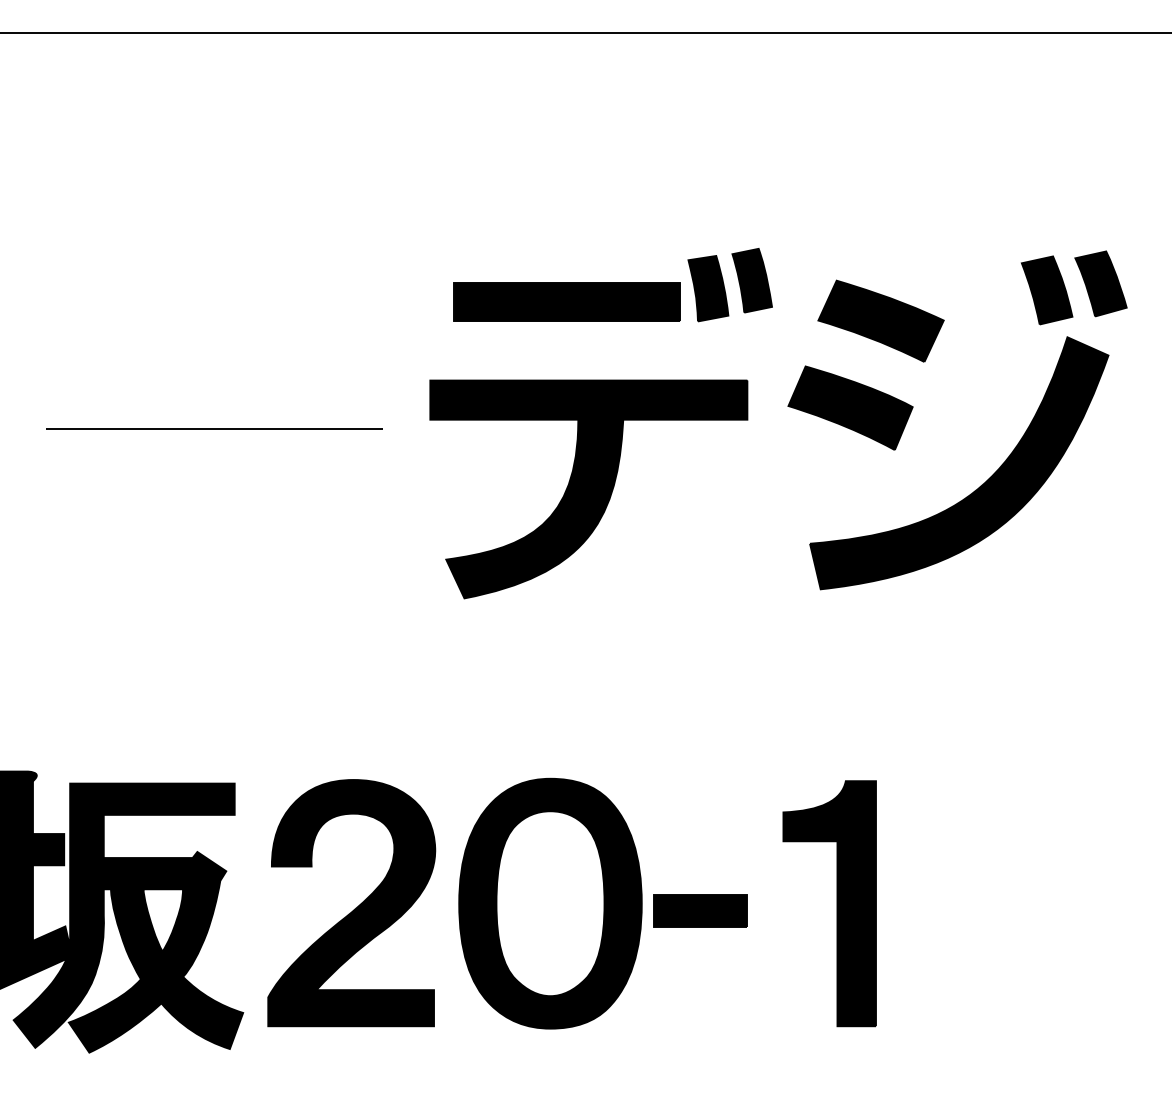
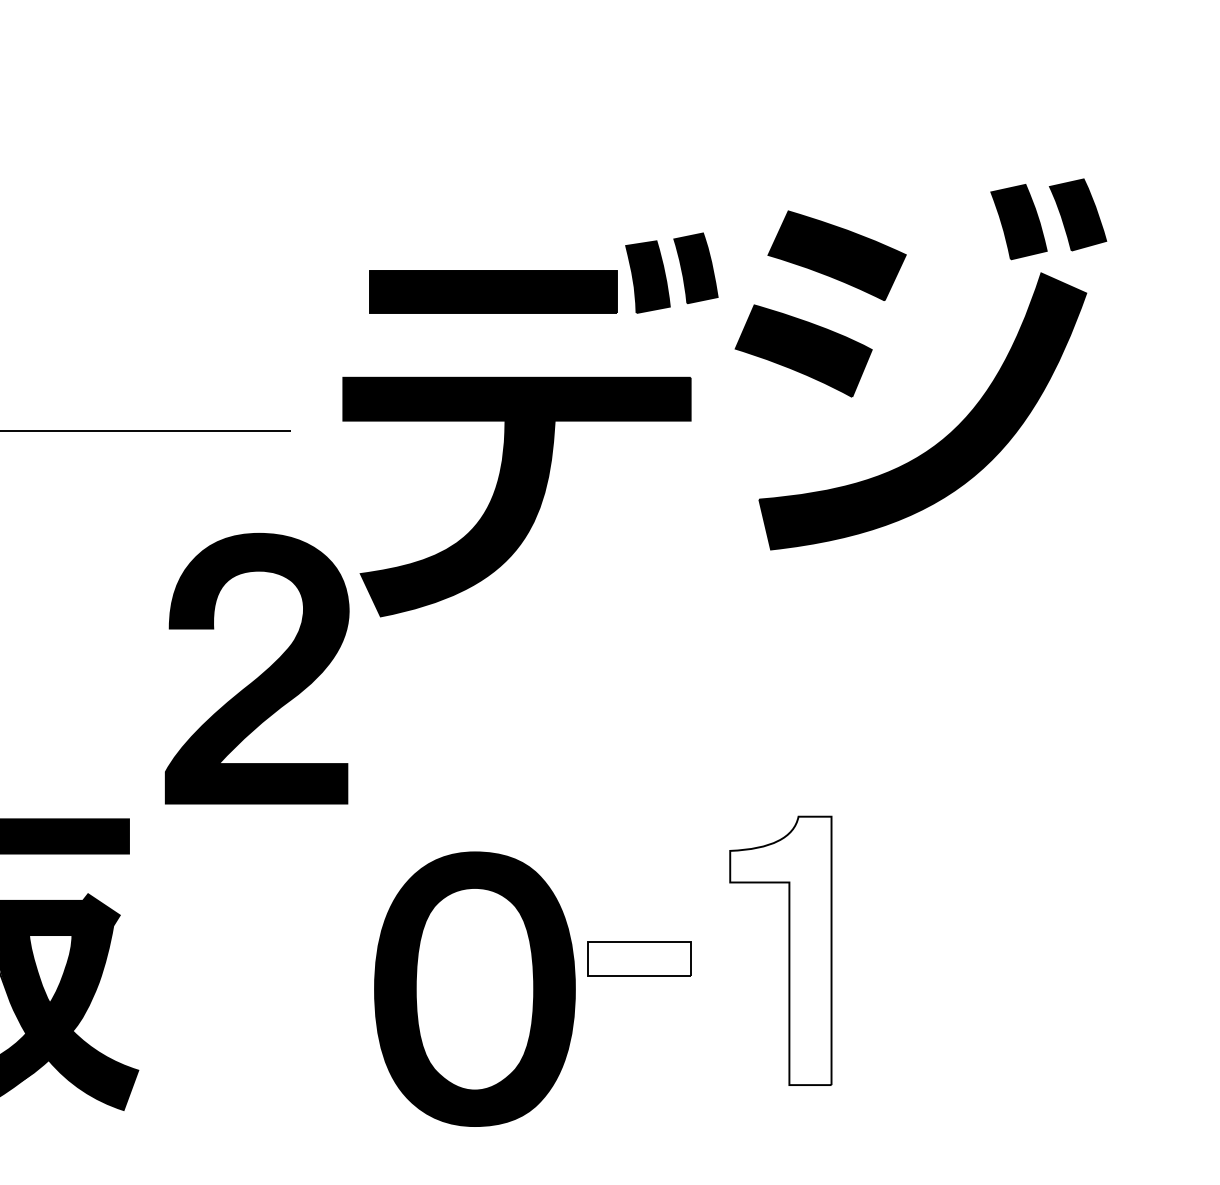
part: (913, 408) -> (872, 351), moved
part: (351, 903) -> (256, 669), moved
part: (550, 903) -> (474, 989), moved
fill: (829, 903) -> (780, 950), removed
fill: (700, 910) -> (639, 958), removed

